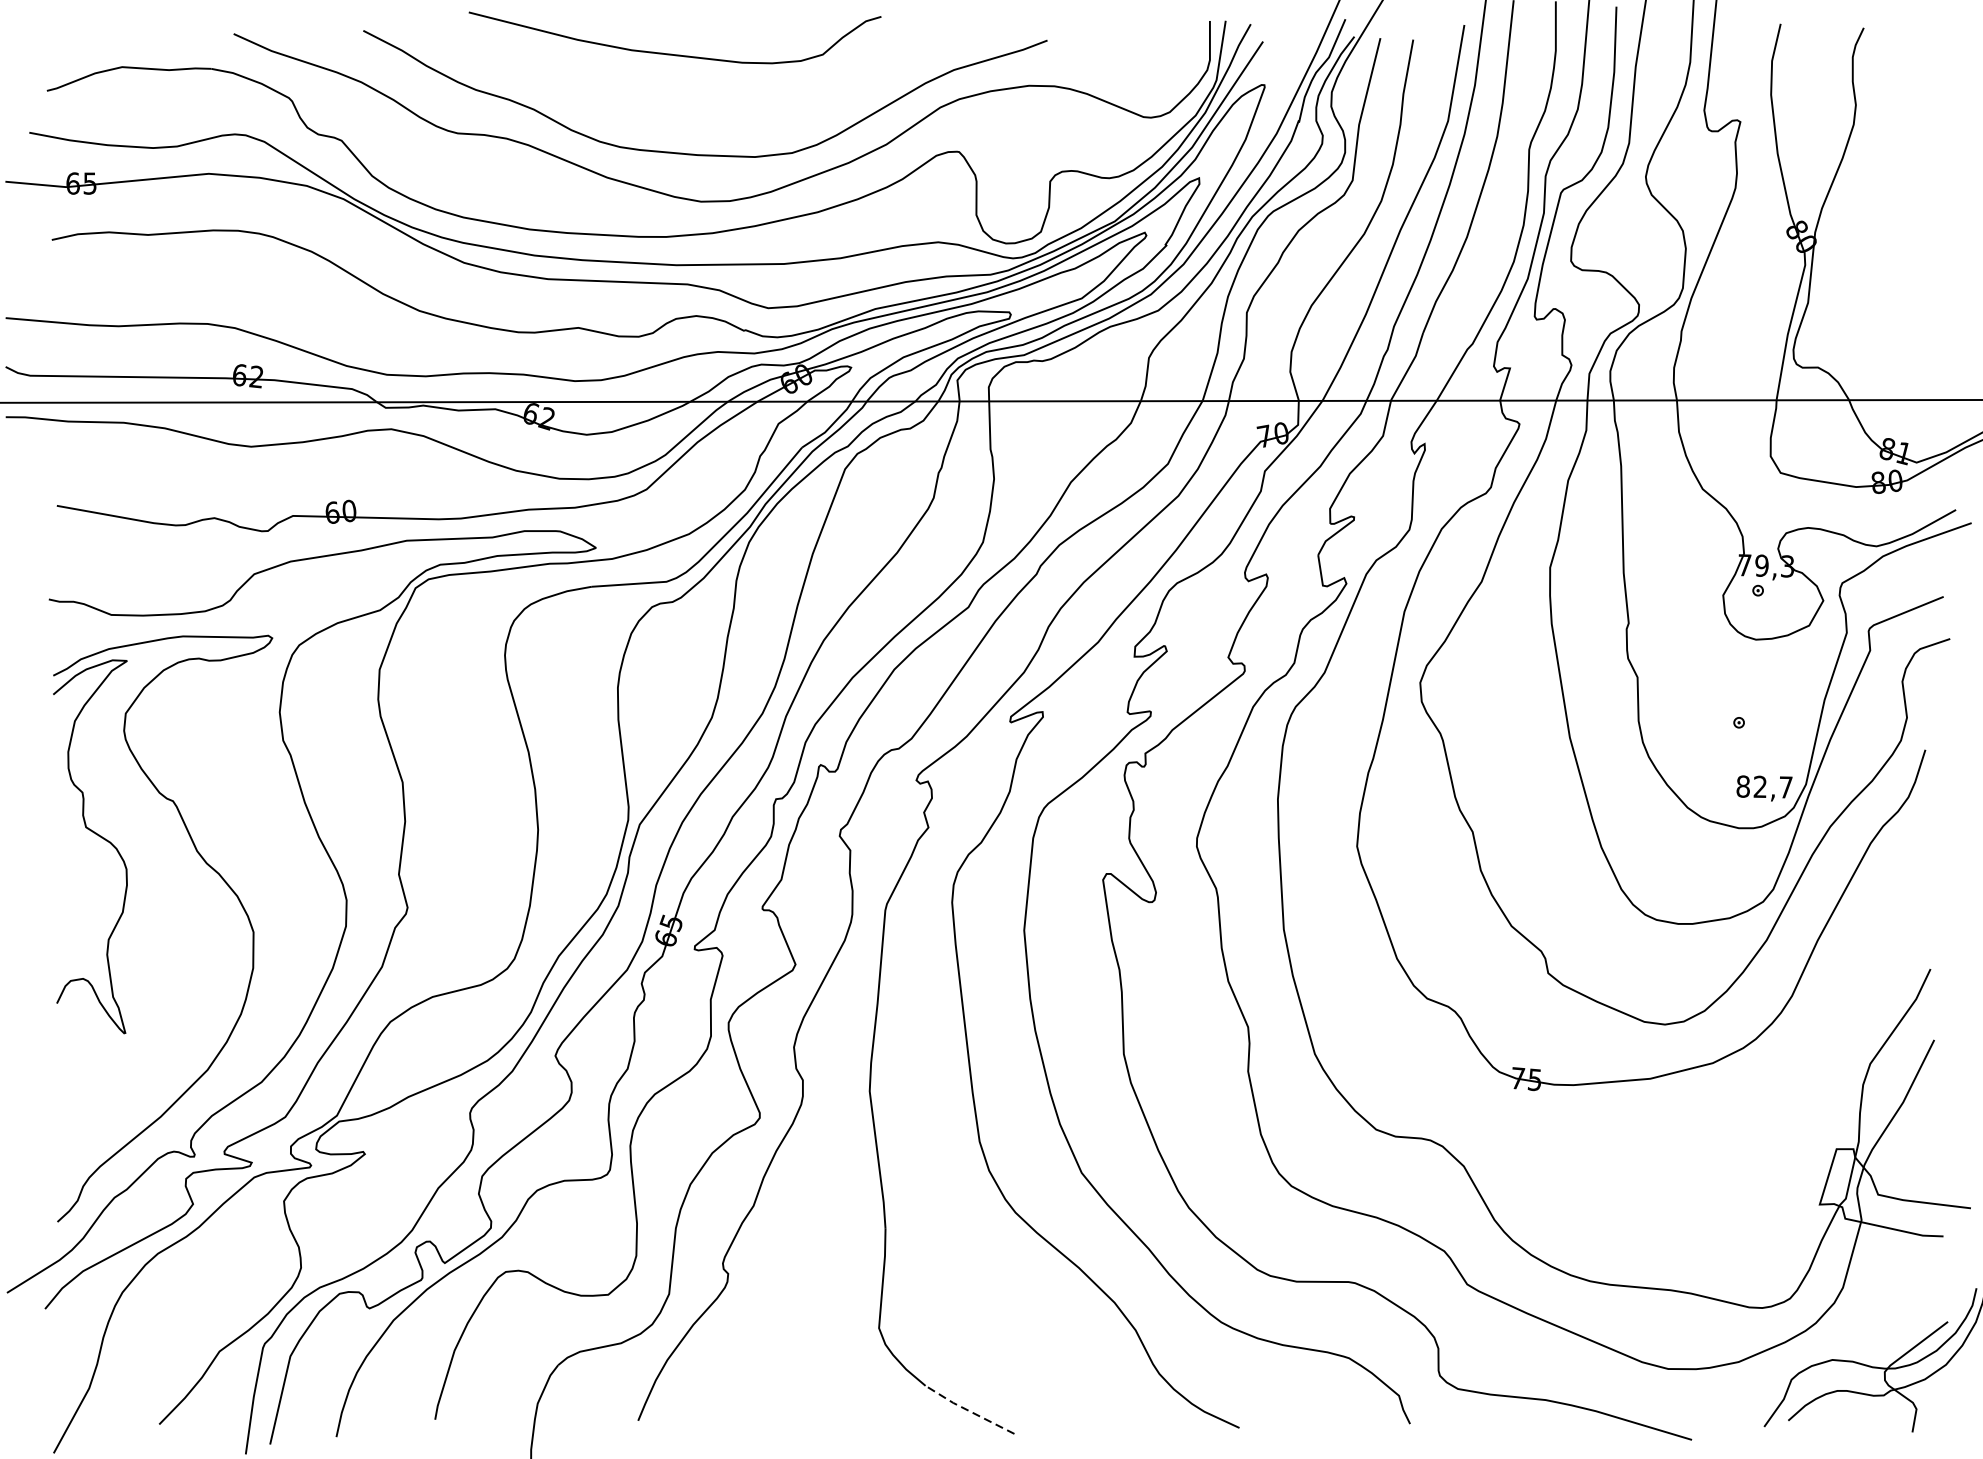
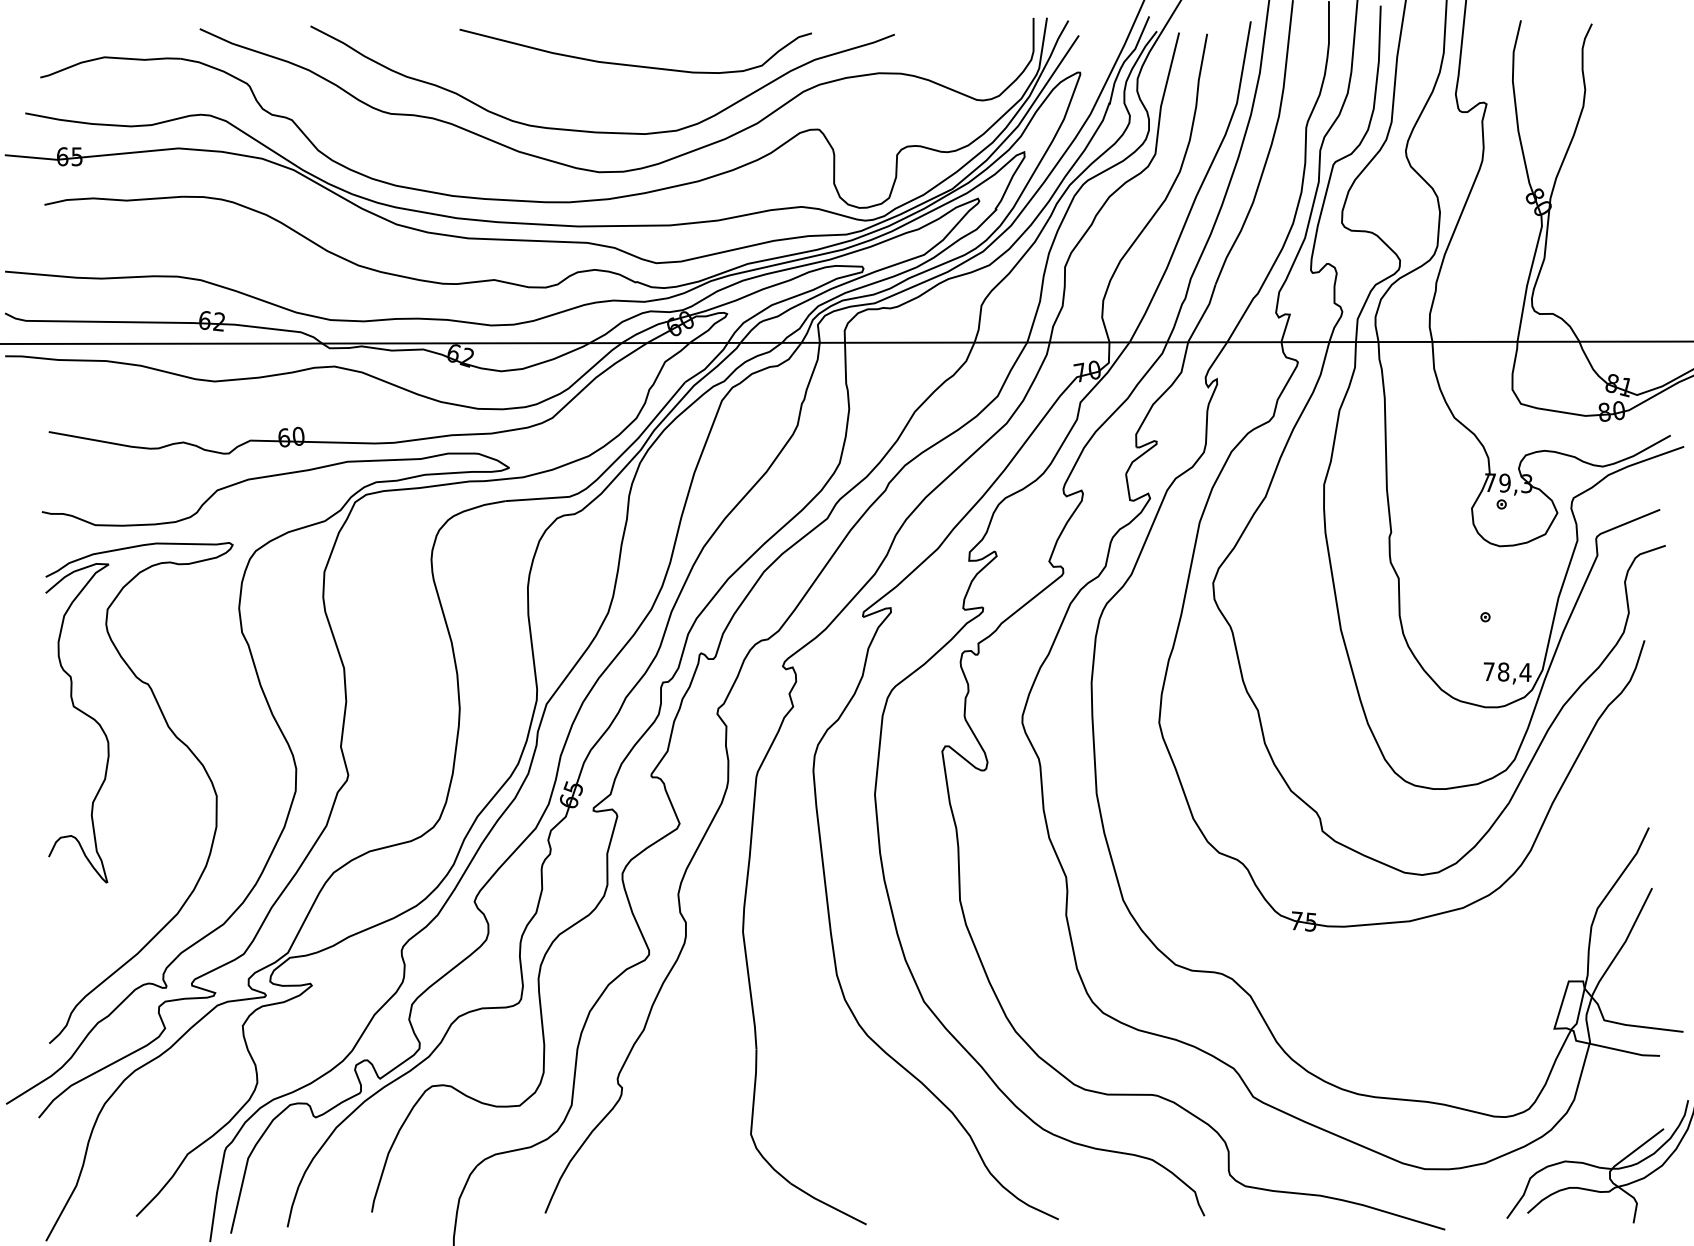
curve: (672, 53) -> (633, 64), moved
text: (1764, 786) -> (1507, 671), 82,7 -> 78,4
line: (968, 1410) -> (827, 1204), dashed -> solid

